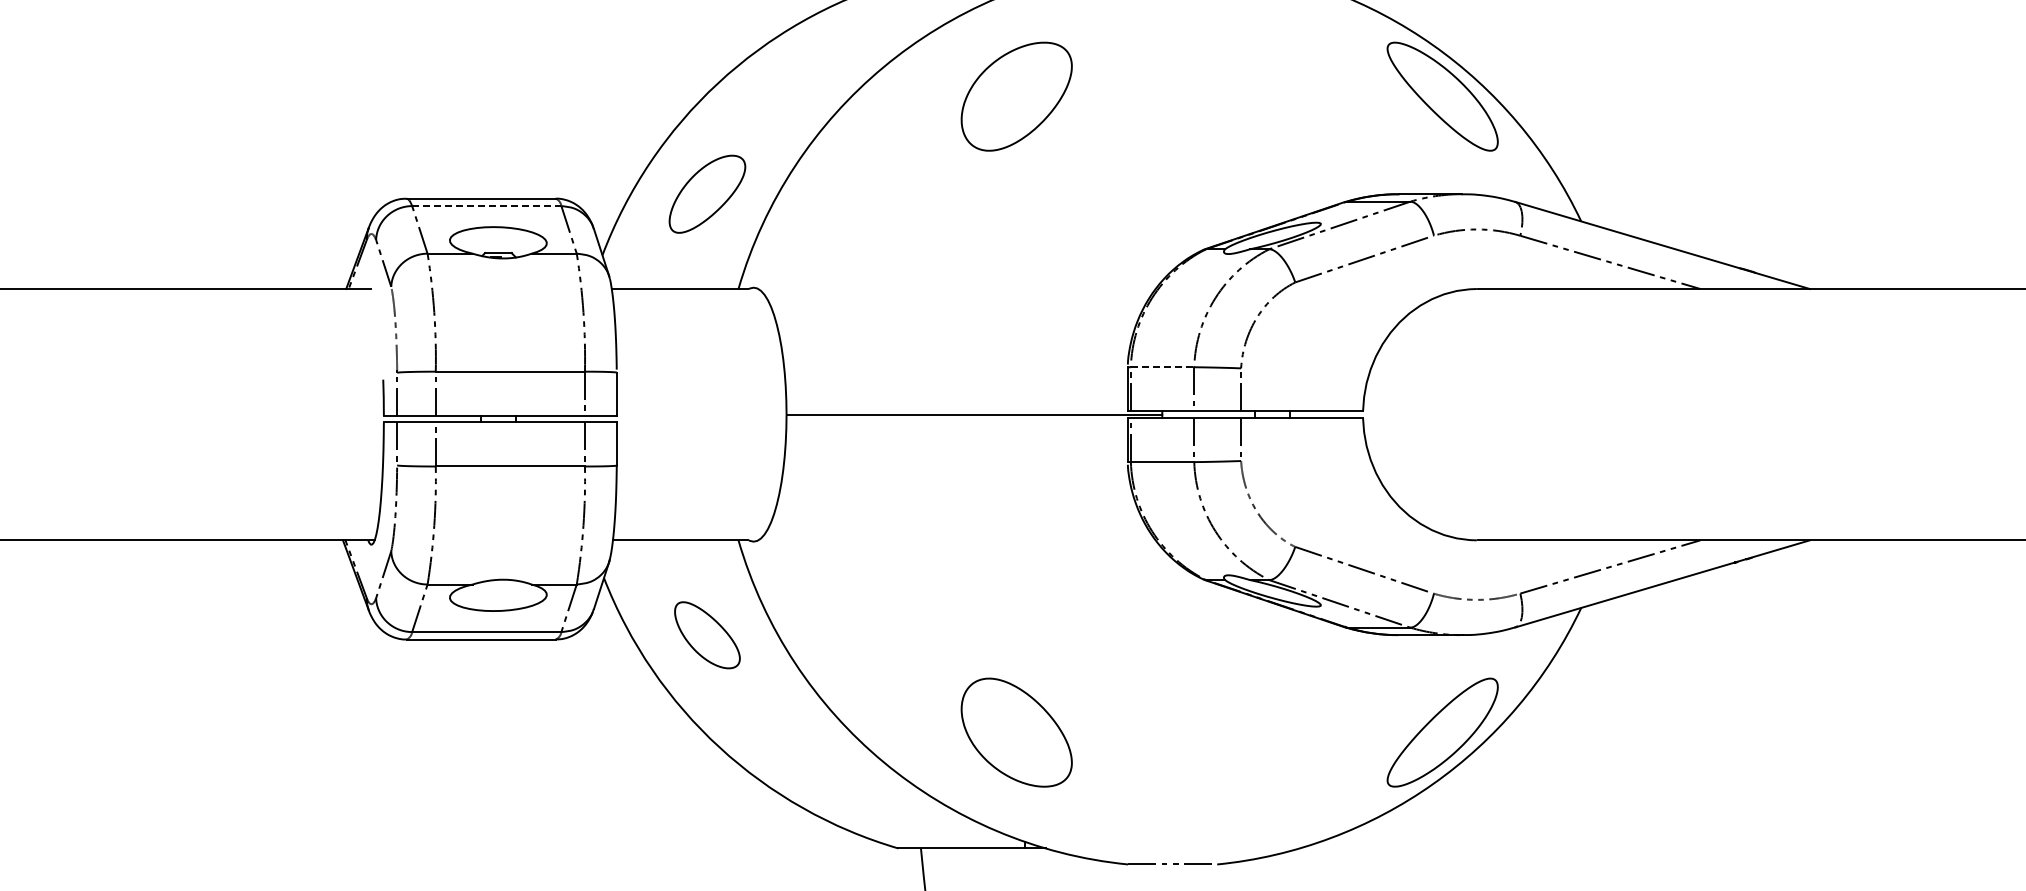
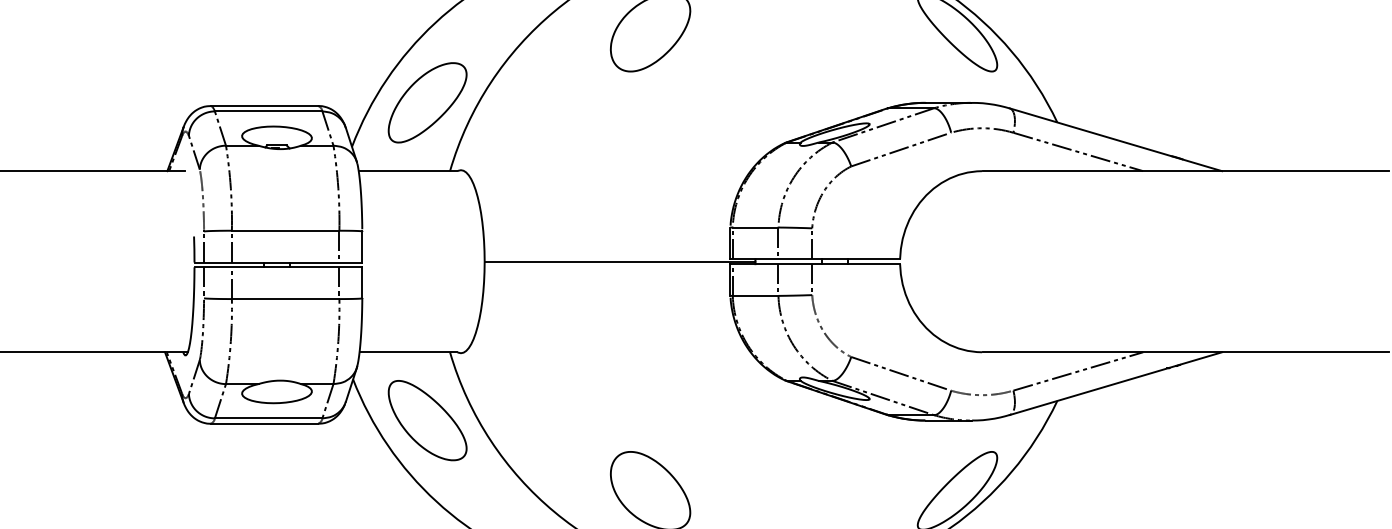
part: (707, 194) -> (427, 103), size x1.43
line: (486, 206) -> (268, 111), dashed -> solid
line: (1162, 367) -> (755, 227), dashed -> solid
part: (707, 635) -> (427, 420), size x1.67

